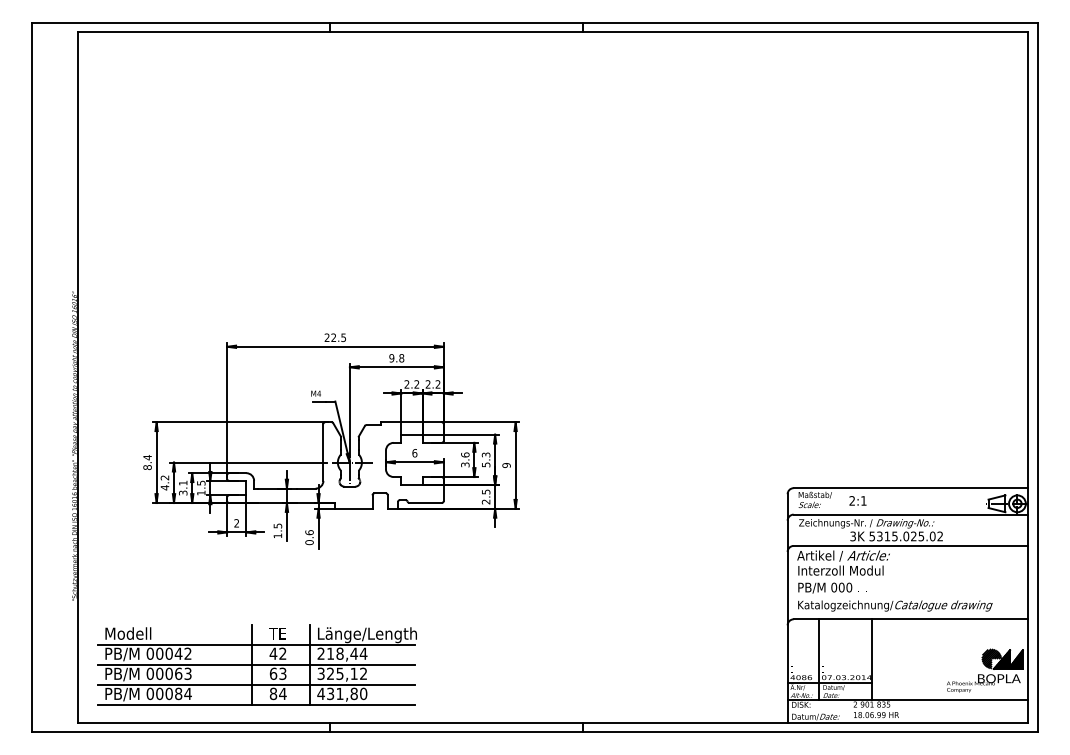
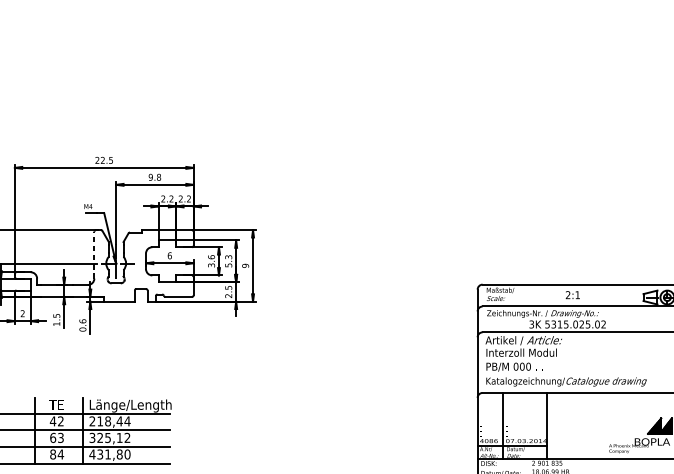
line: (323, 451) -> (94, 254), solid -> dashed
text: (857, 500) -> (572, 294), moved
hatch: (991, 658) -> (645, 425), removed

